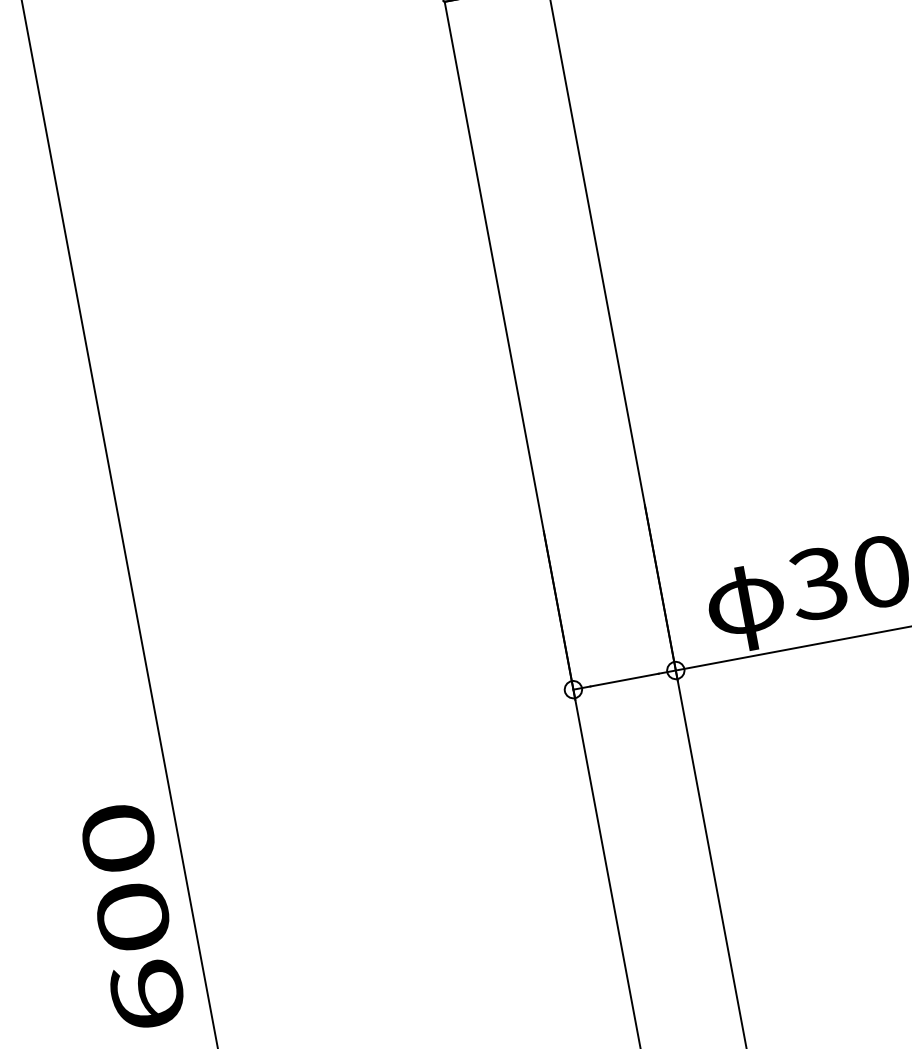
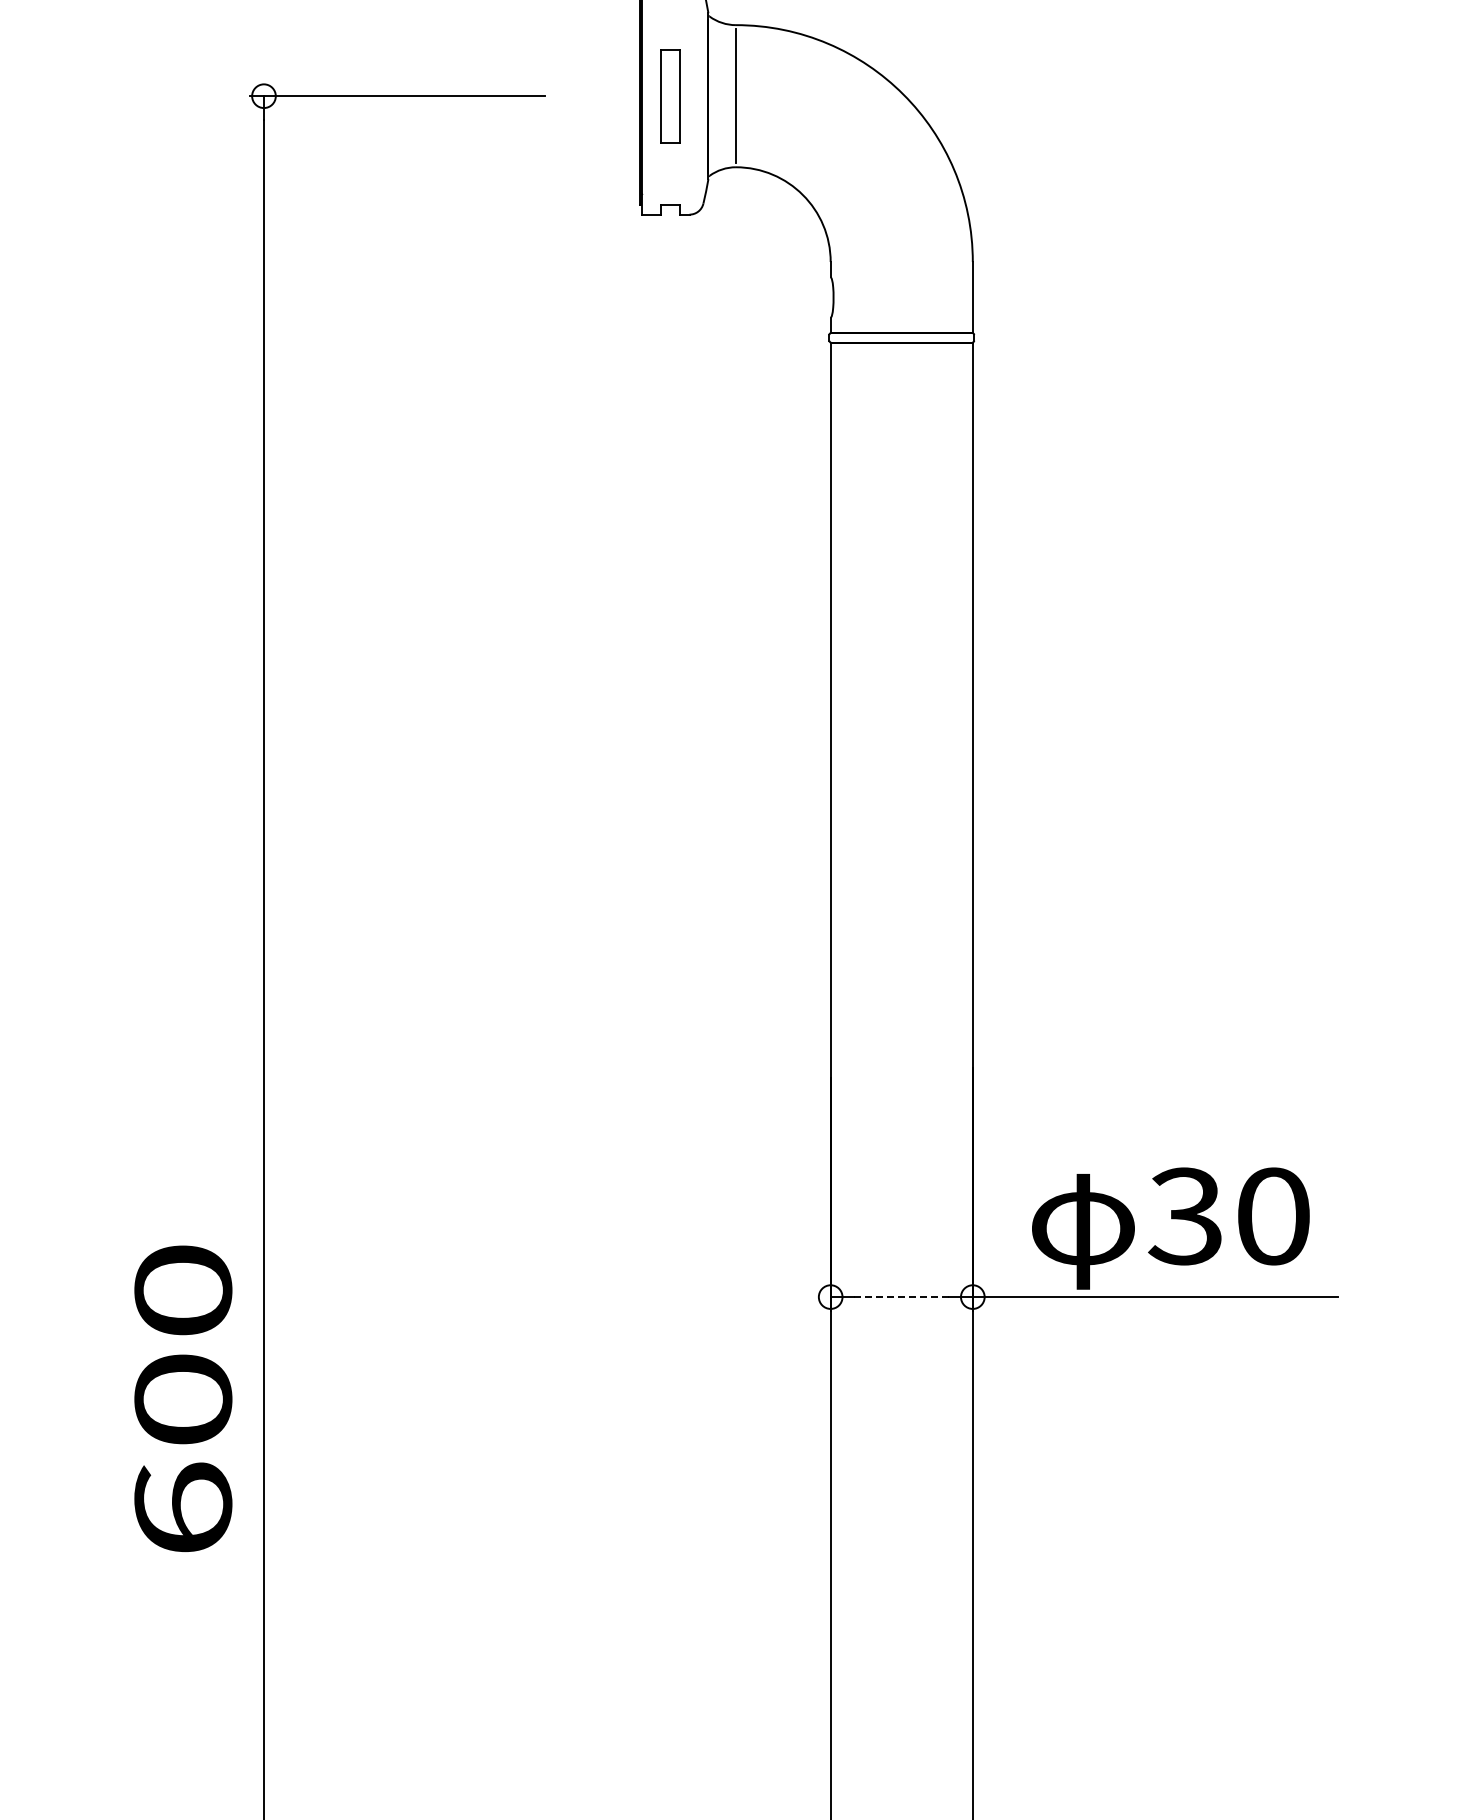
line: (625, 680) -> (902, 1297), solid -> dashed
text: (133, 916) -> (183, 1398), moved

